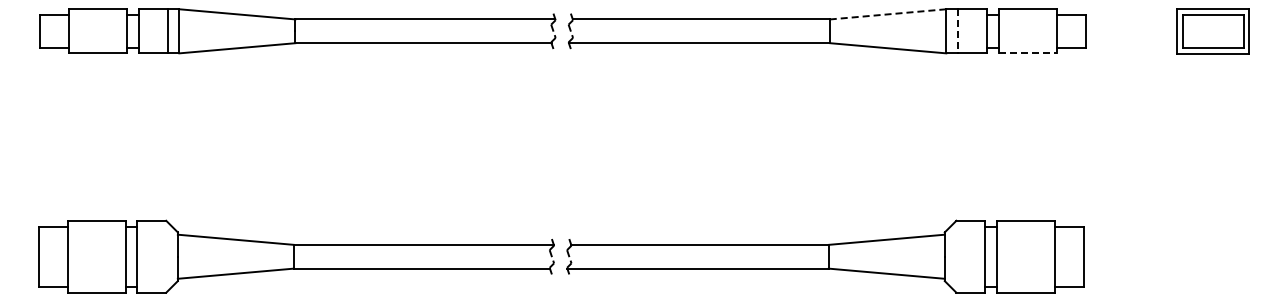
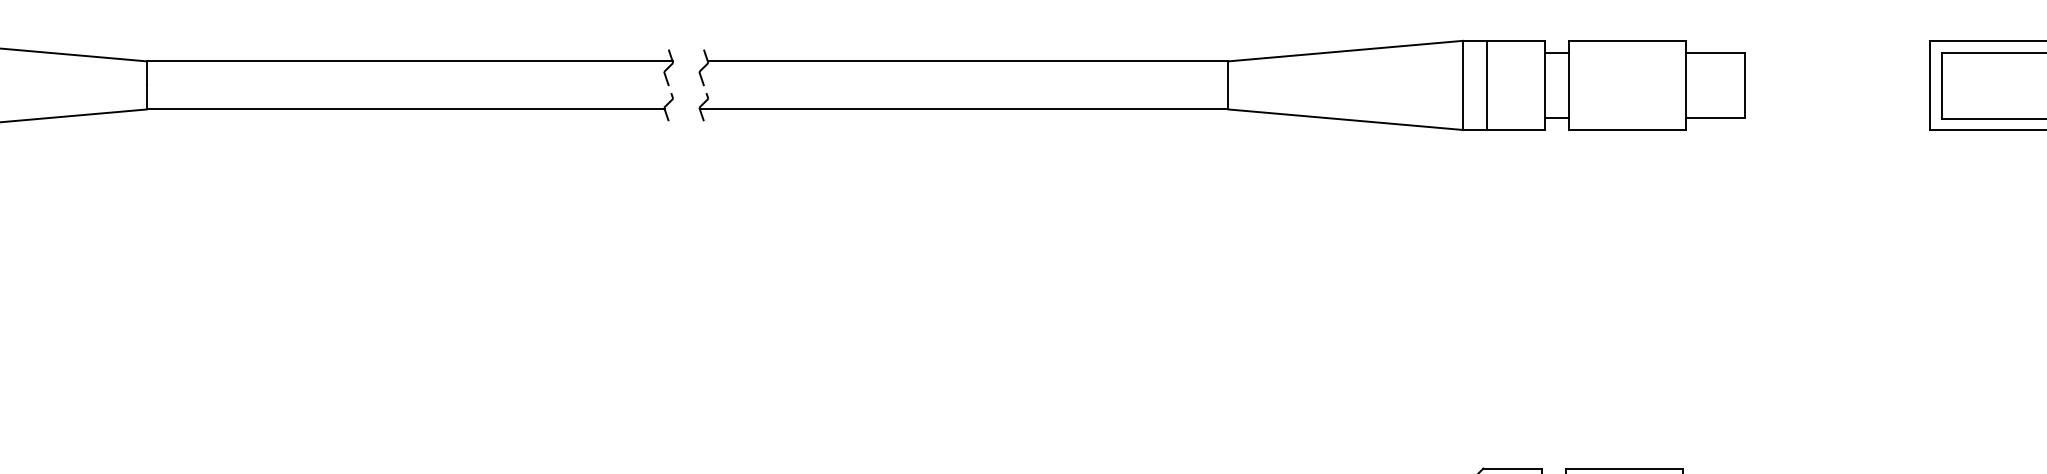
line: (887, 14) -> (1344, 51), dashed -> solid
line: (957, 31) -> (1485, 85), dashed -> solid
line: (1028, 53) -> (1629, 130), dashed -> solid

